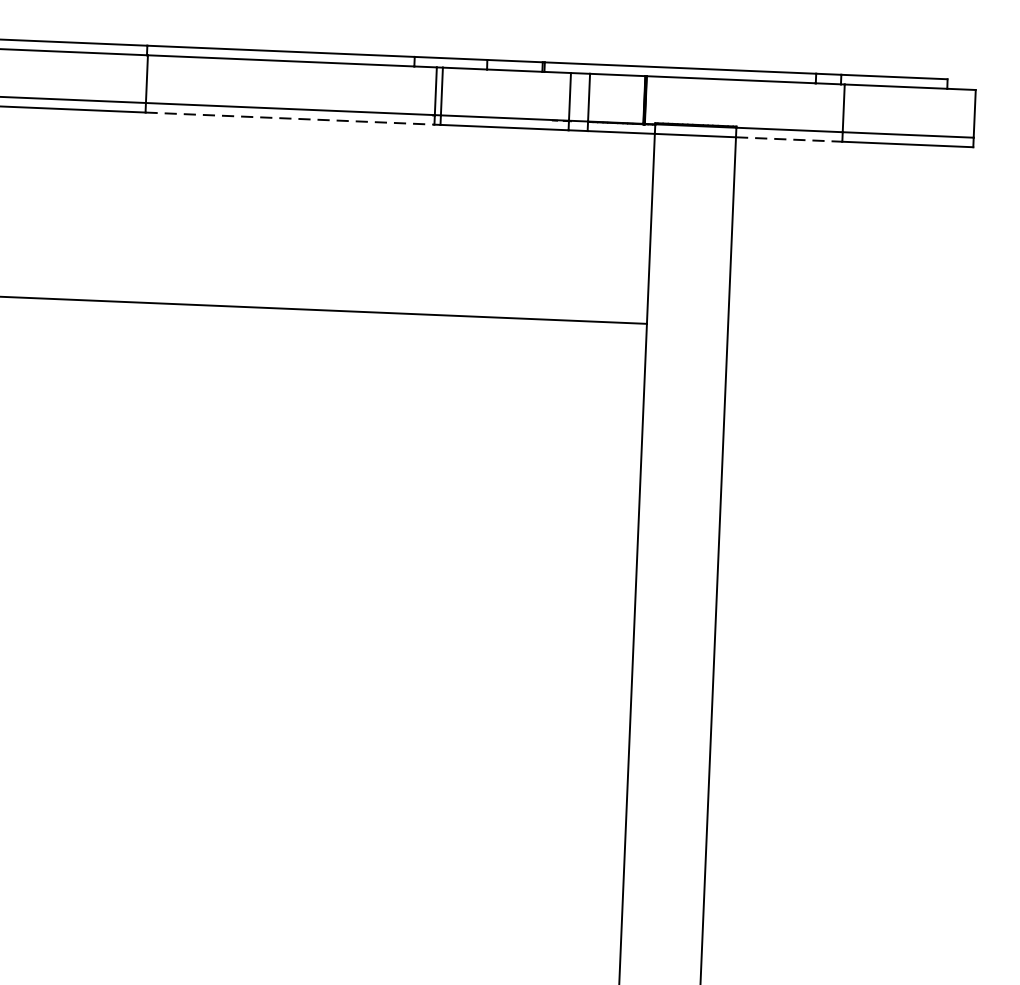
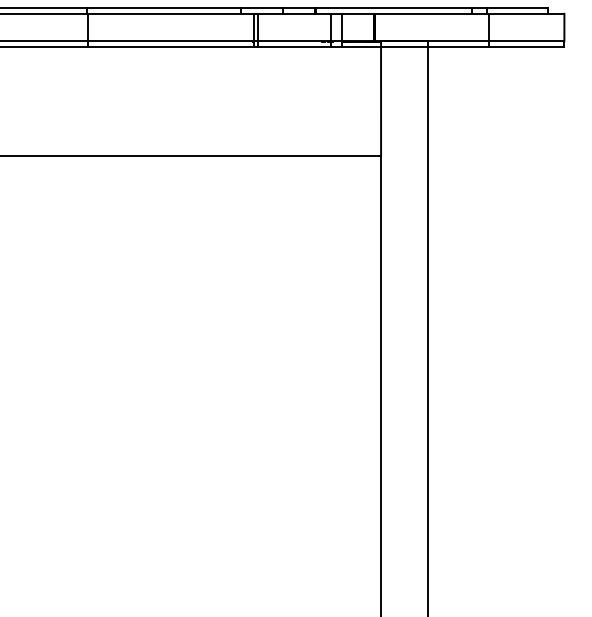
line: (290, 118) -> (171, 46), dashed -> solid
line: (789, 139) -> (458, 46), dashed -> solid

